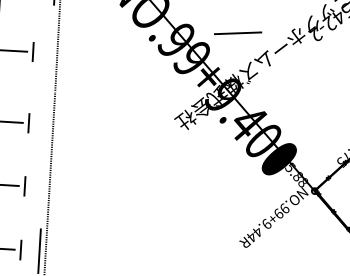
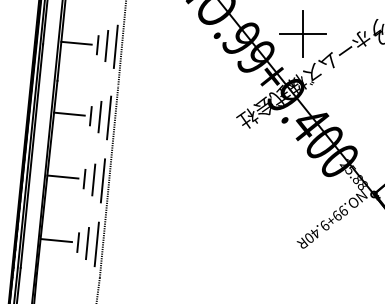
line: (238, 32) -> (303, 33), added
line: (41, 52) -> (106, 45), added
line: (50, 52) -> (115, 46), added
line: (37, 123) -> (99, 116), added
line: (47, 123) -> (109, 117), added
line: (33, 186) -> (93, 179), added
line: (42, 187) -> (102, 180), added
text: (250, 237) -> (308, 238), NO.99+9.44R -> NO.99+9.40R
line: (30, 250) -> (87, 243), added

